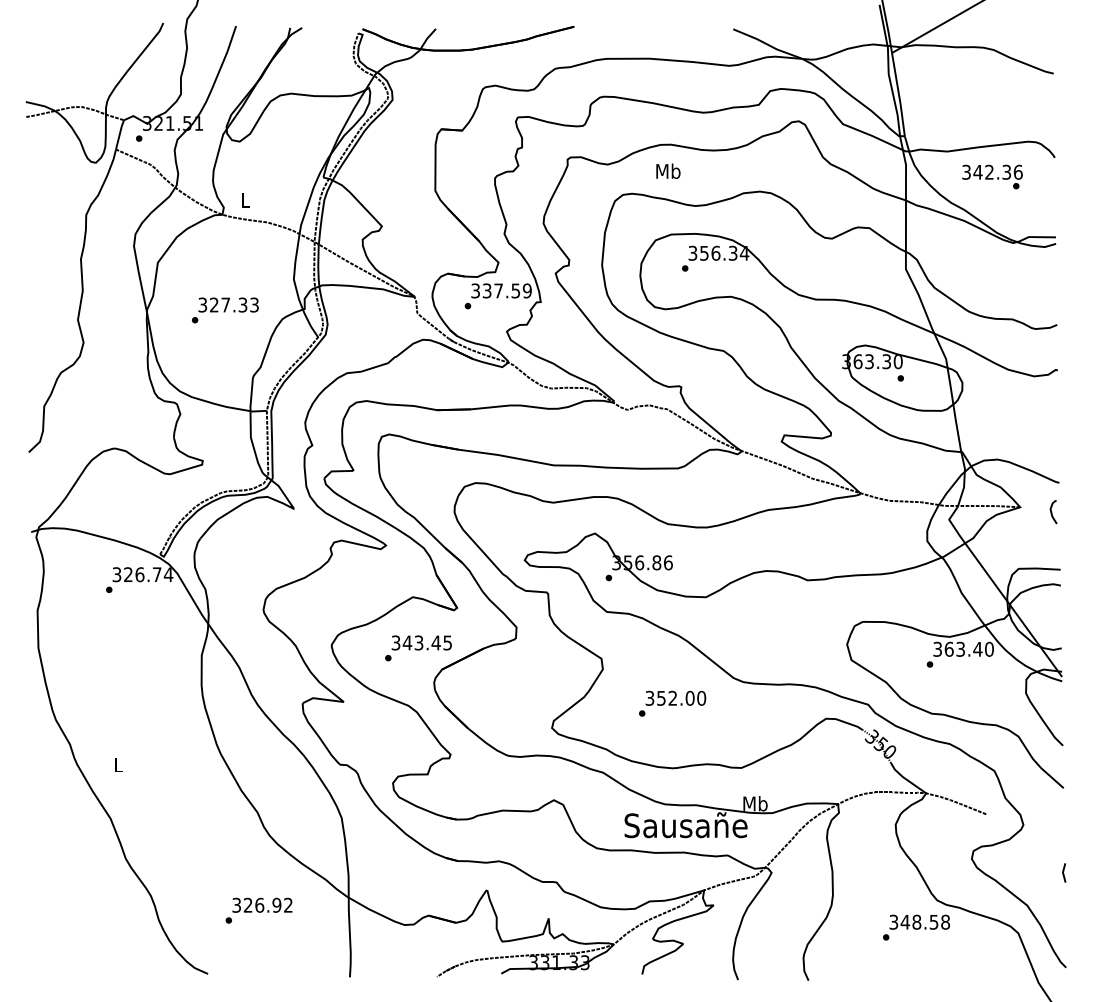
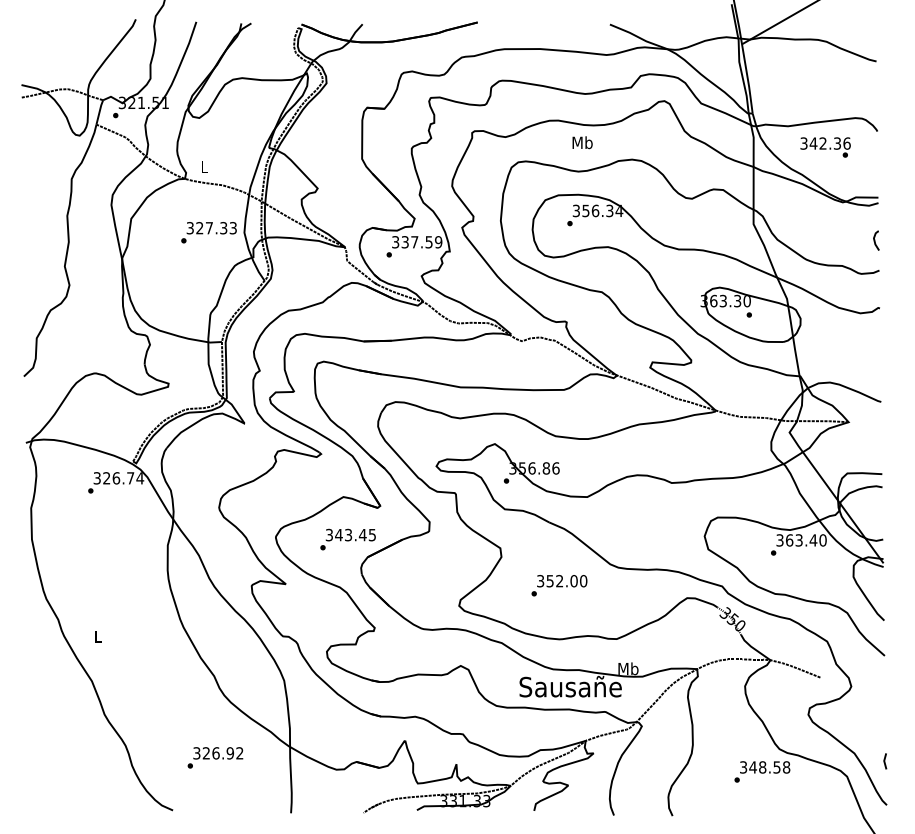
text: (668, 170) -> (582, 142), moved
text: (225, 310) -> (209, 232), moved
curve: (1052, 512) -> (875, 241), moved
line: (1064, 871) -> (885, 760), moved

